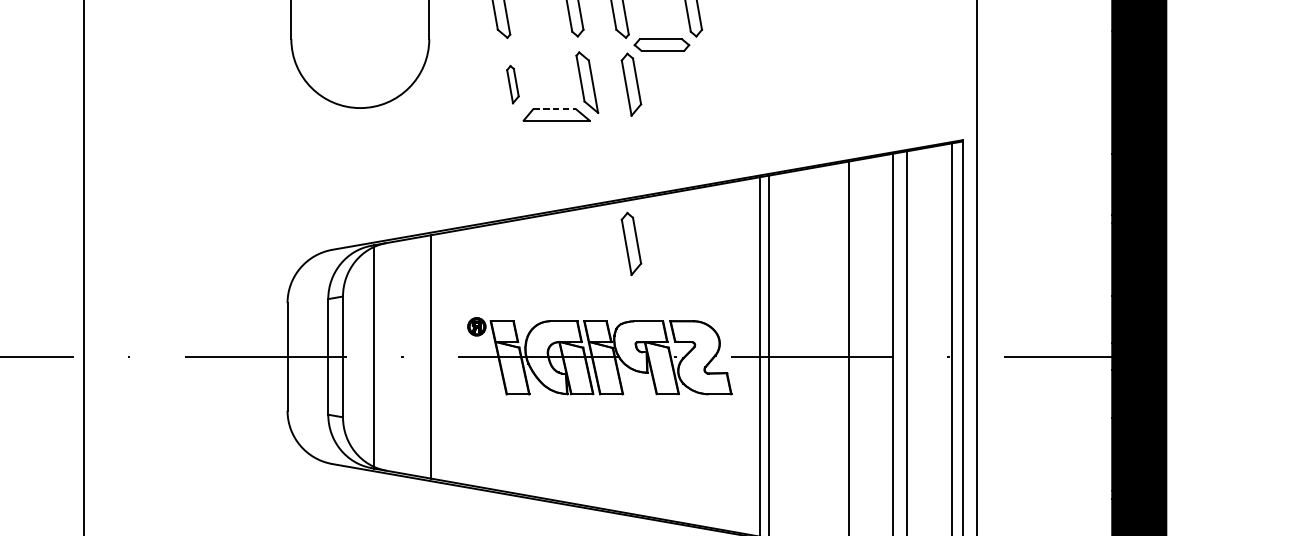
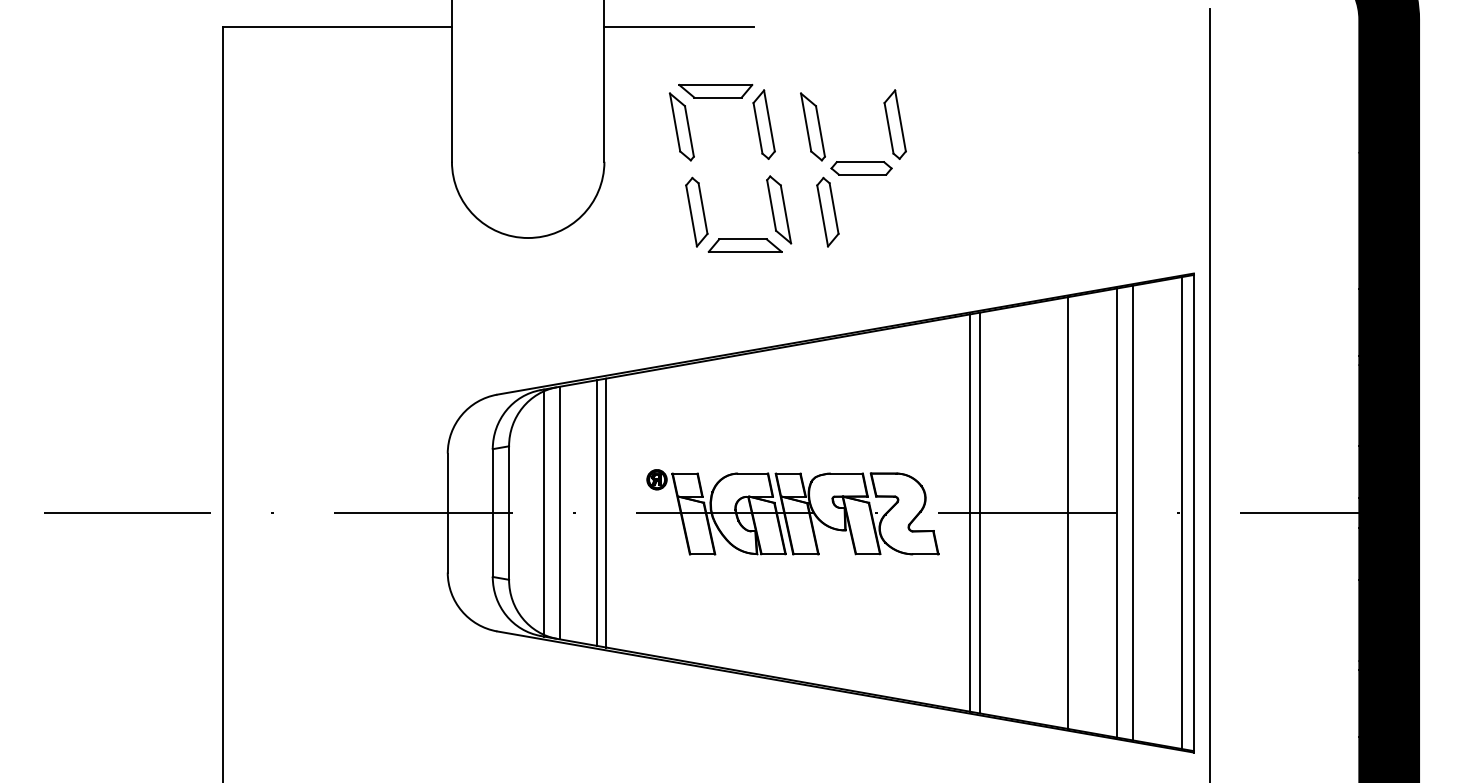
part: (512, 84) -> (696, 211), size x1.67
line: (555, 109) -> (743, 239), dashed -> solid
part: (631, 243) -> (827, 387), removed
line: (389, 356) -> (560, 512), added
line: (422, 356) -> (596, 512), added

